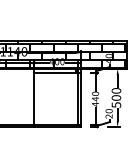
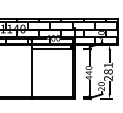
text: (116, 97) -> (108, 71), 500 -> 281

